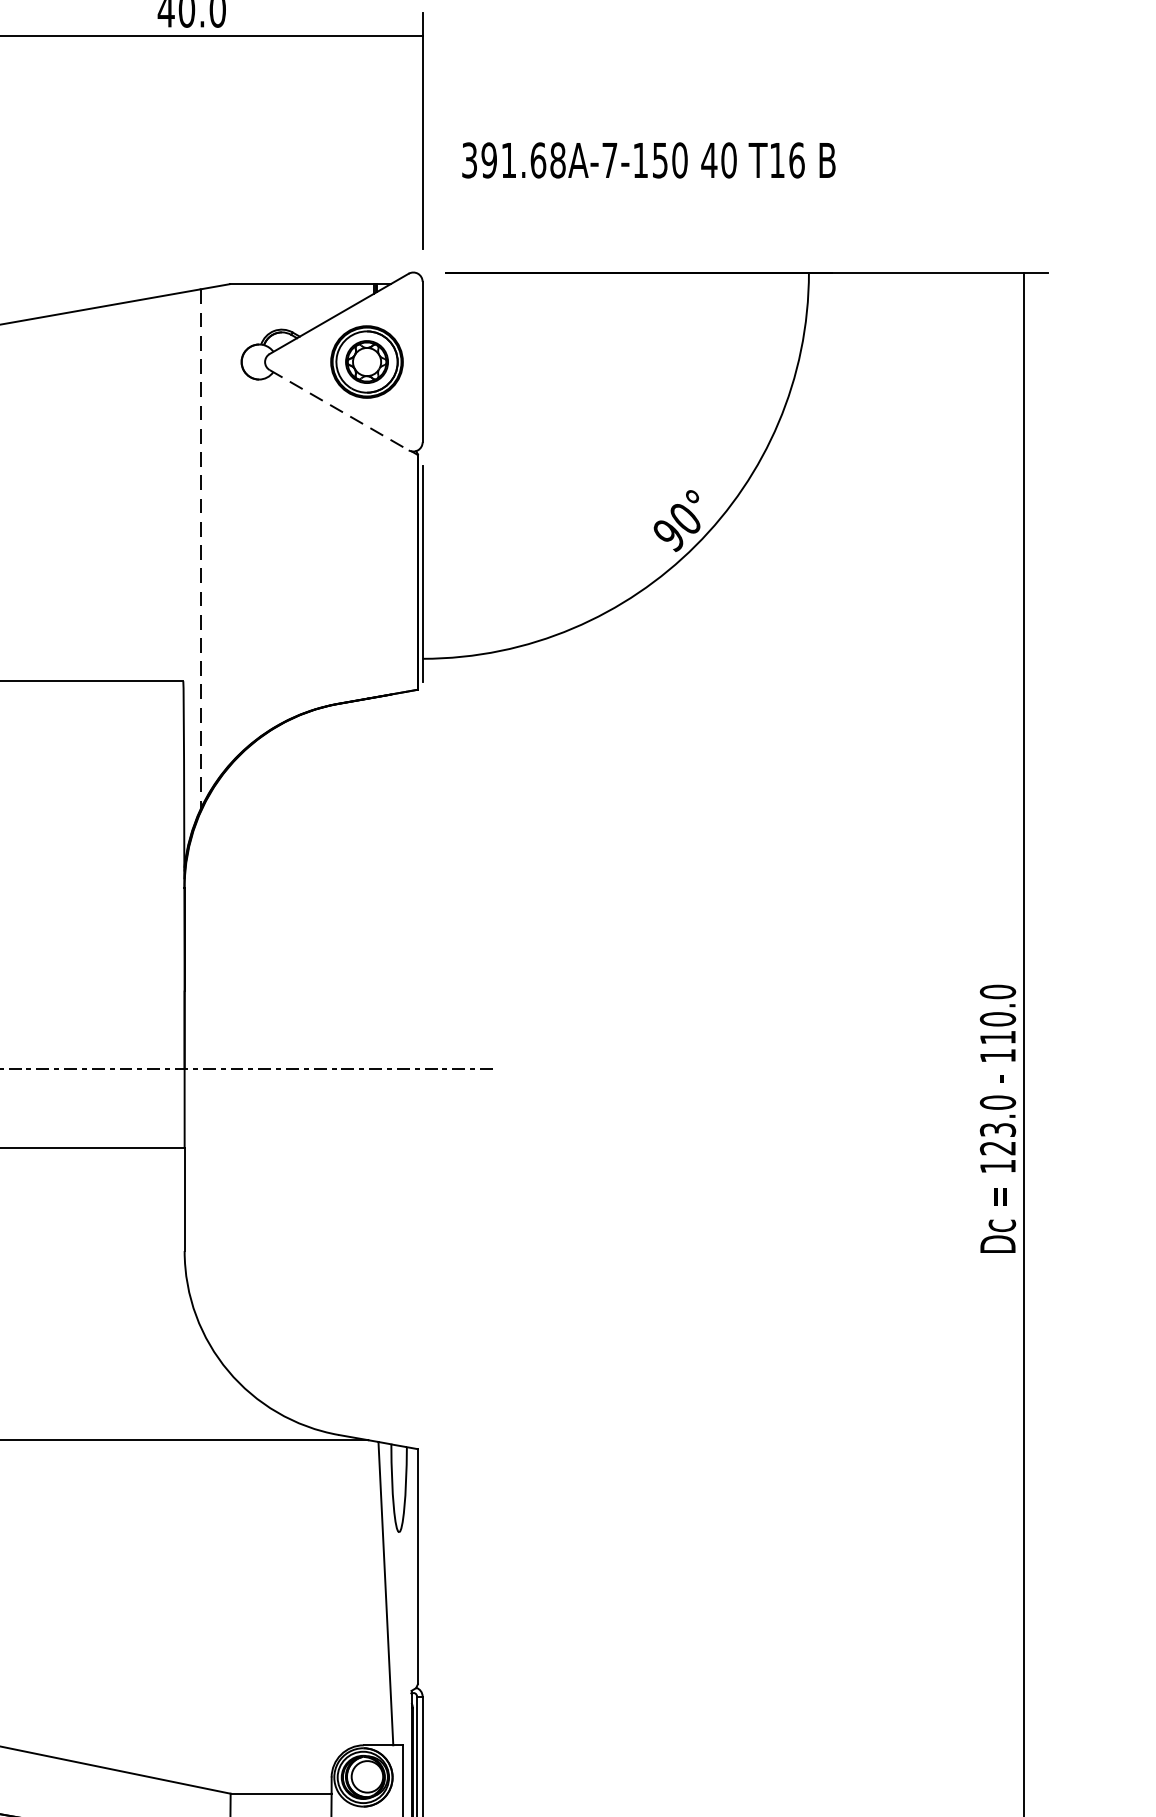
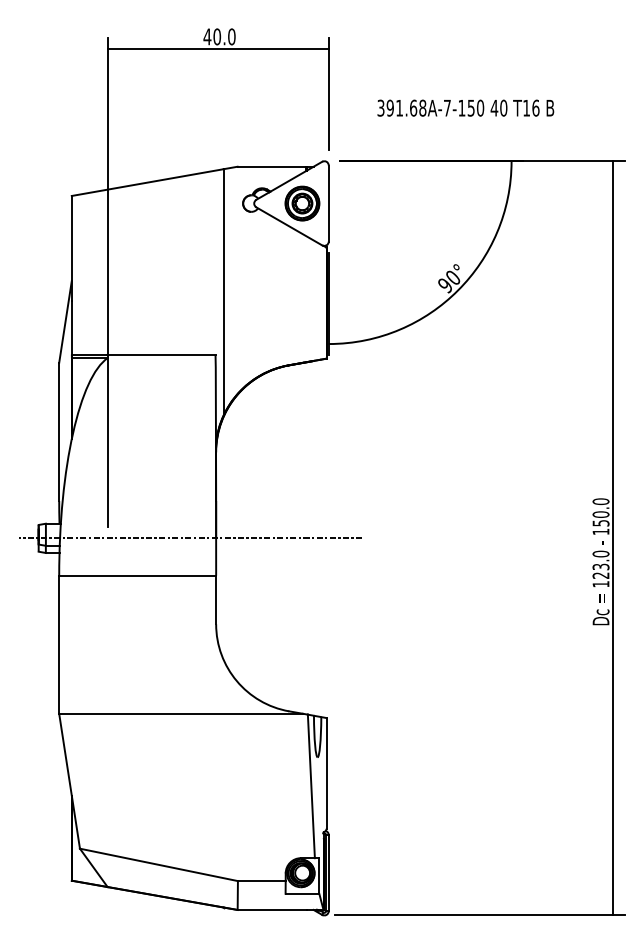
text: (648, 158) -> (465, 107), moved
line: (339, 410) -> (289, 226), dashed -> solid
line: (200, 549) -> (223, 292), dashed -> solid
text: (996, 1038) -> (600, 523), 110.0 -> 150.0

